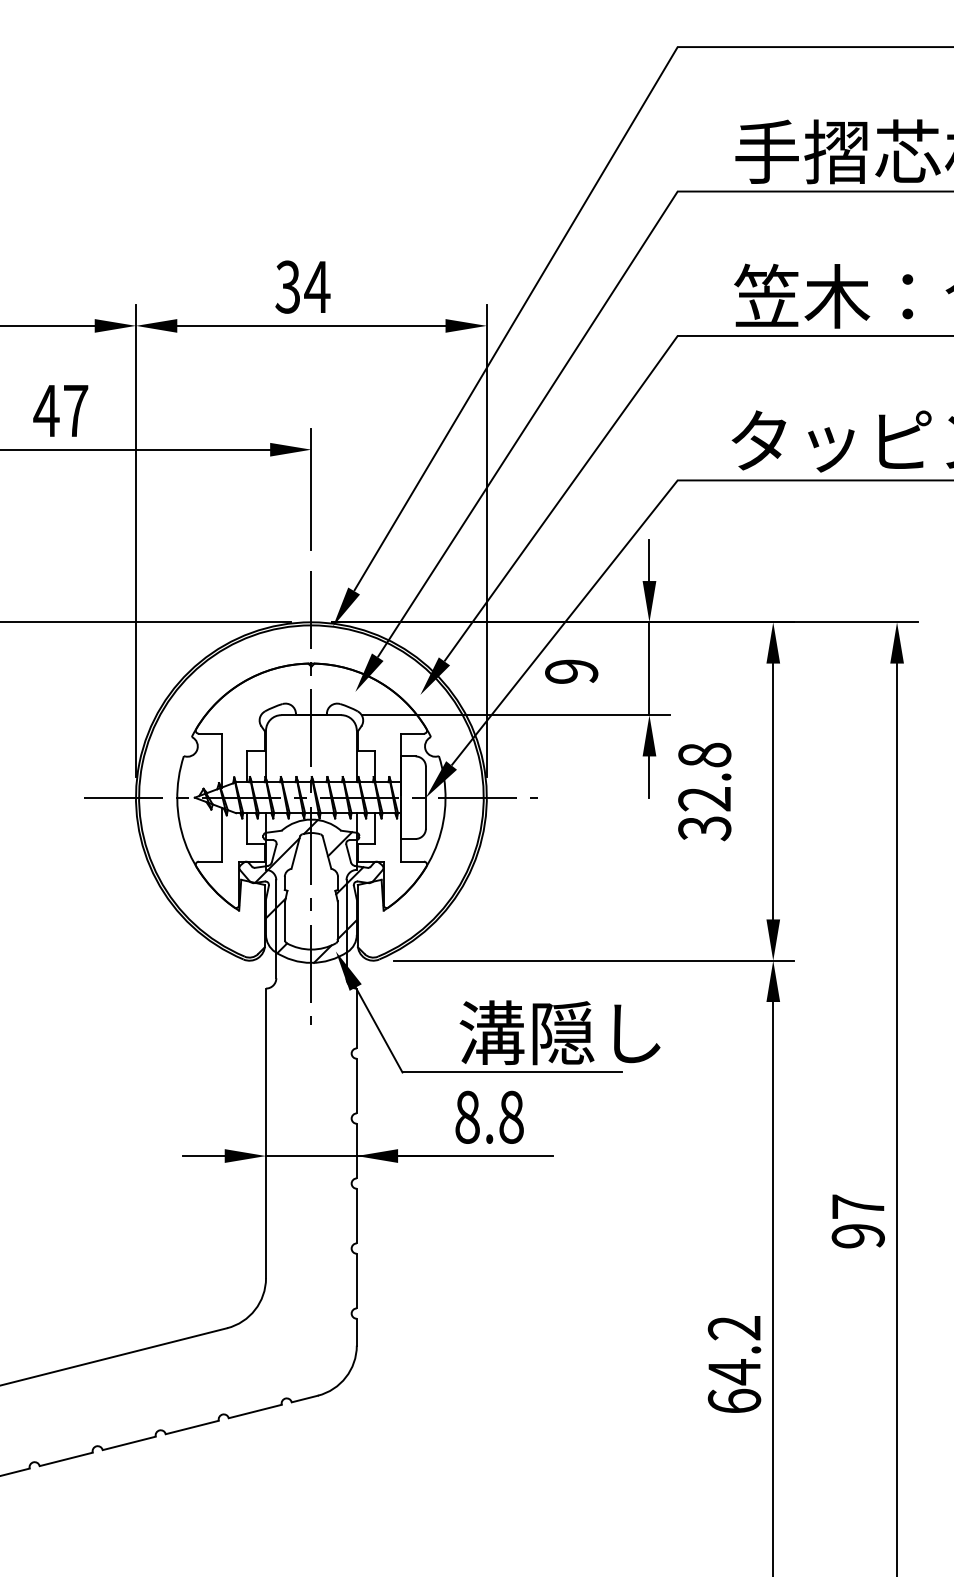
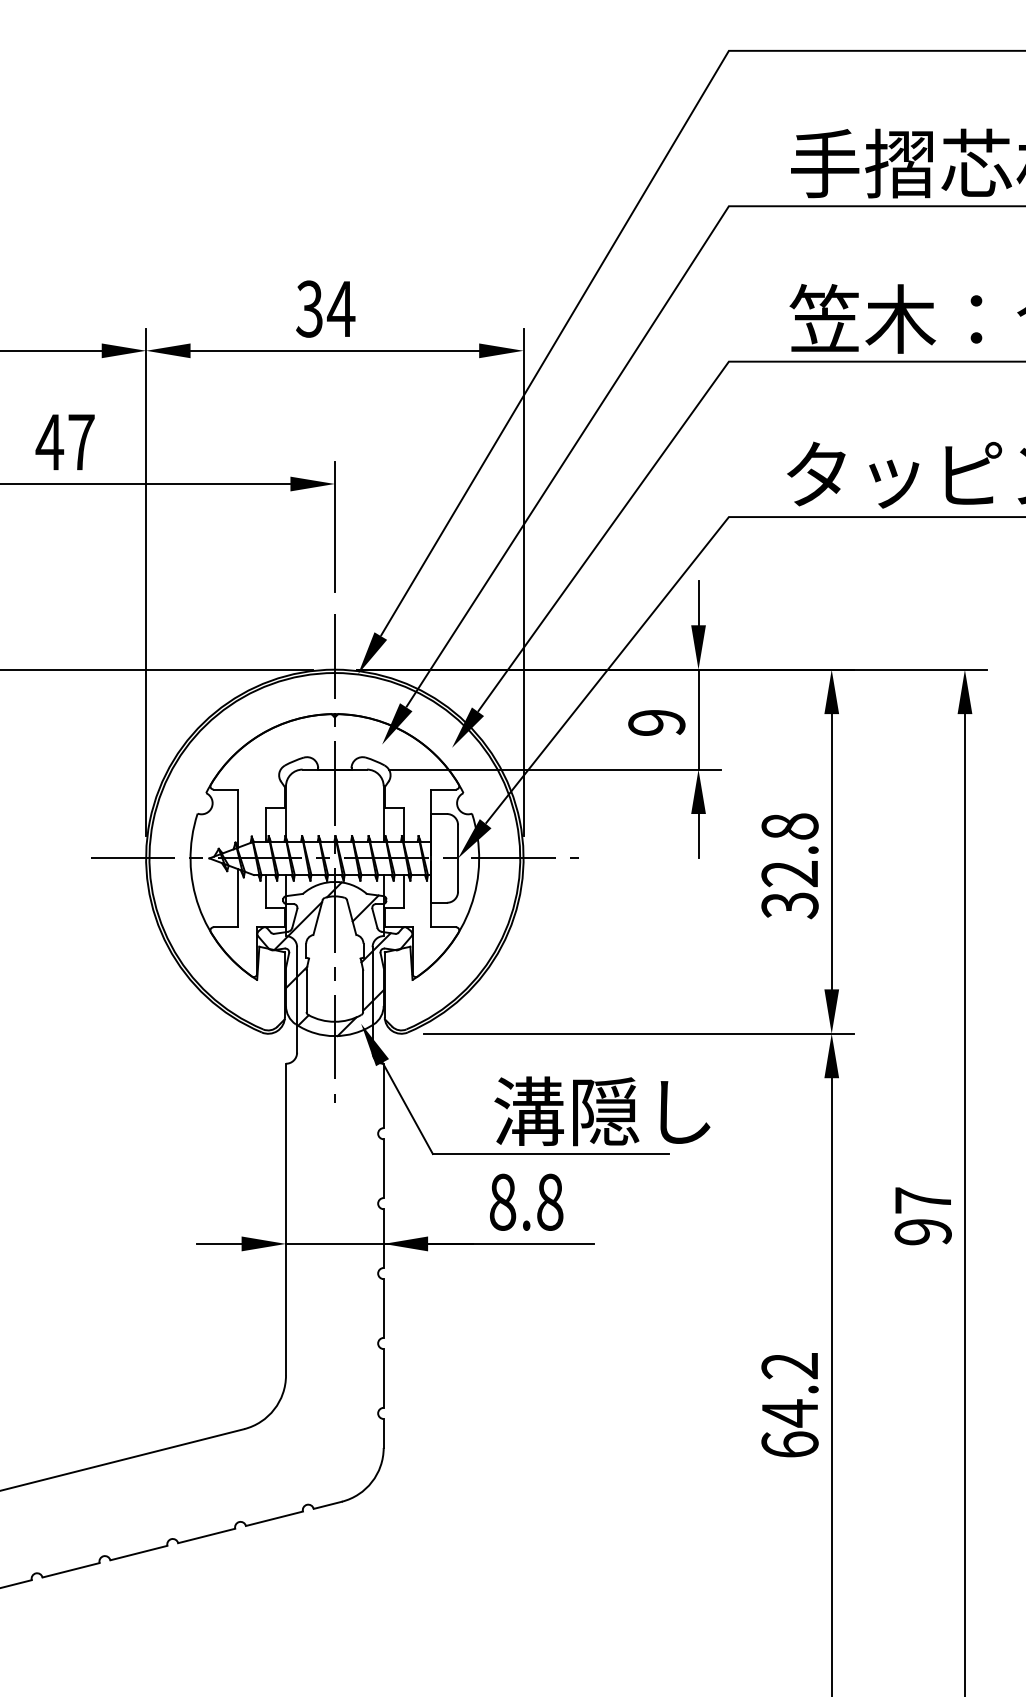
text: (571, 671) -> (656, 722), moved
text: (704, 792) -> (789, 866), moved
text: (857, 1221) -> (922, 1216), moved
text: (734, 1364) -> (789, 1405), moved

